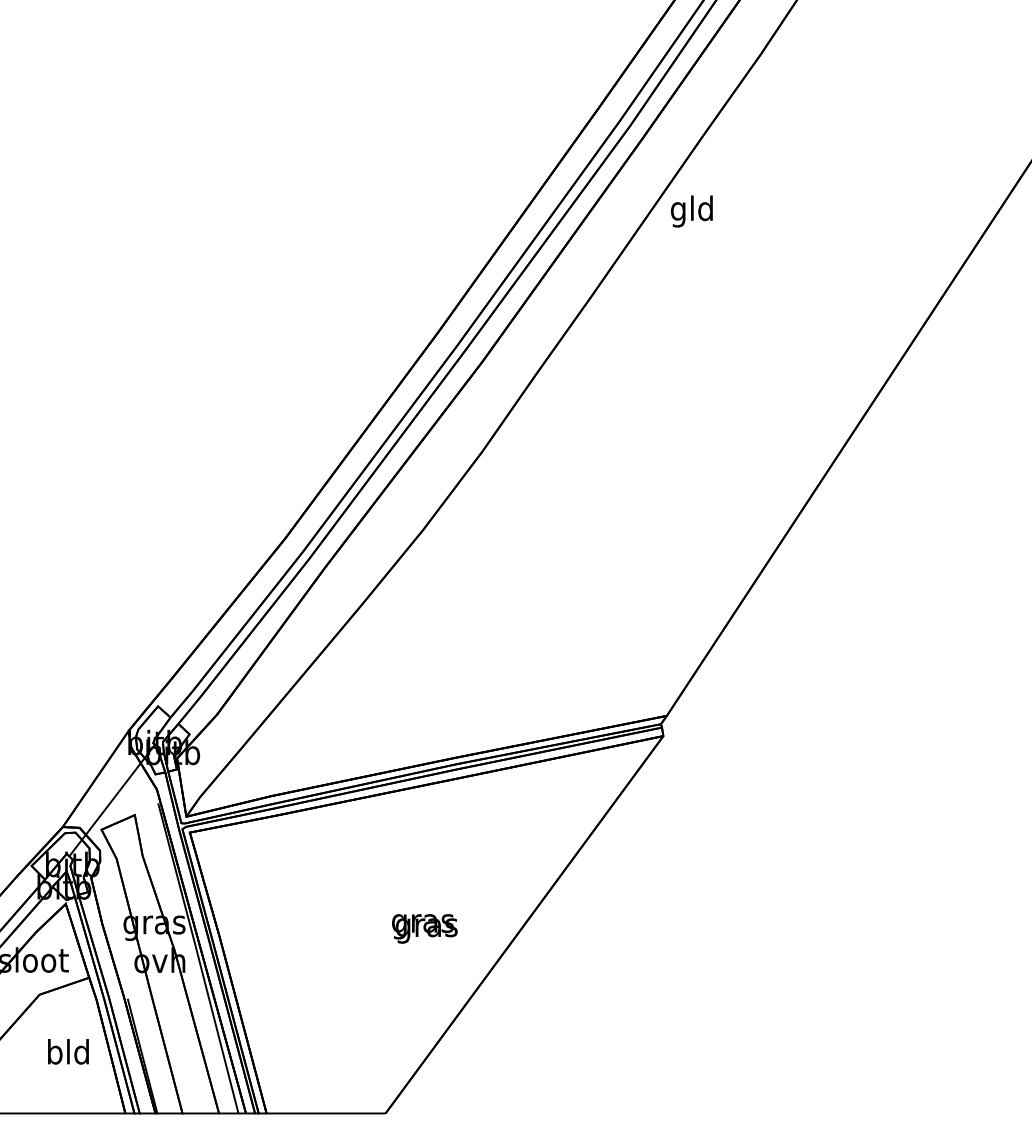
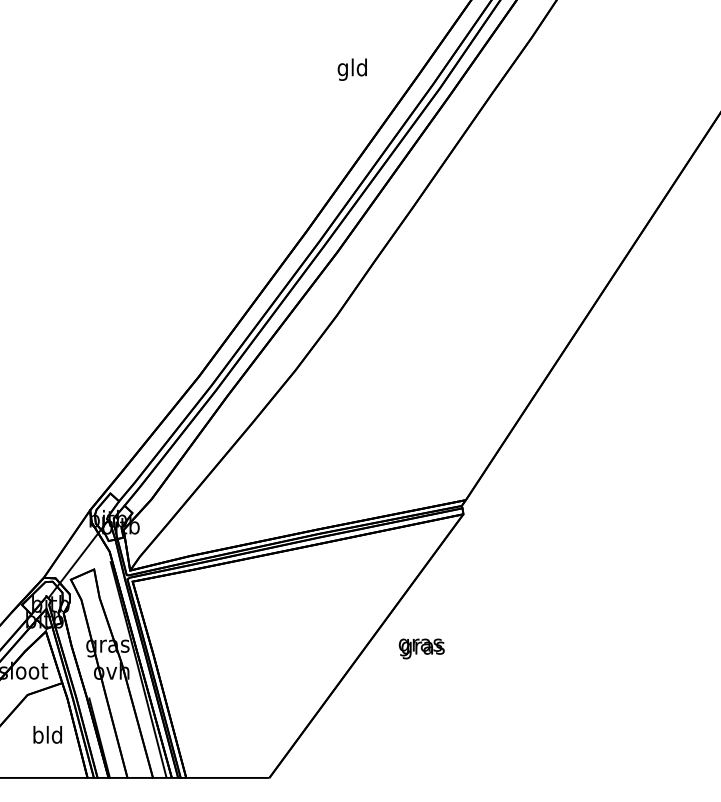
text: (690, 211) -> (351, 69), moved
text: (424, 928) -> (421, 648), moved

